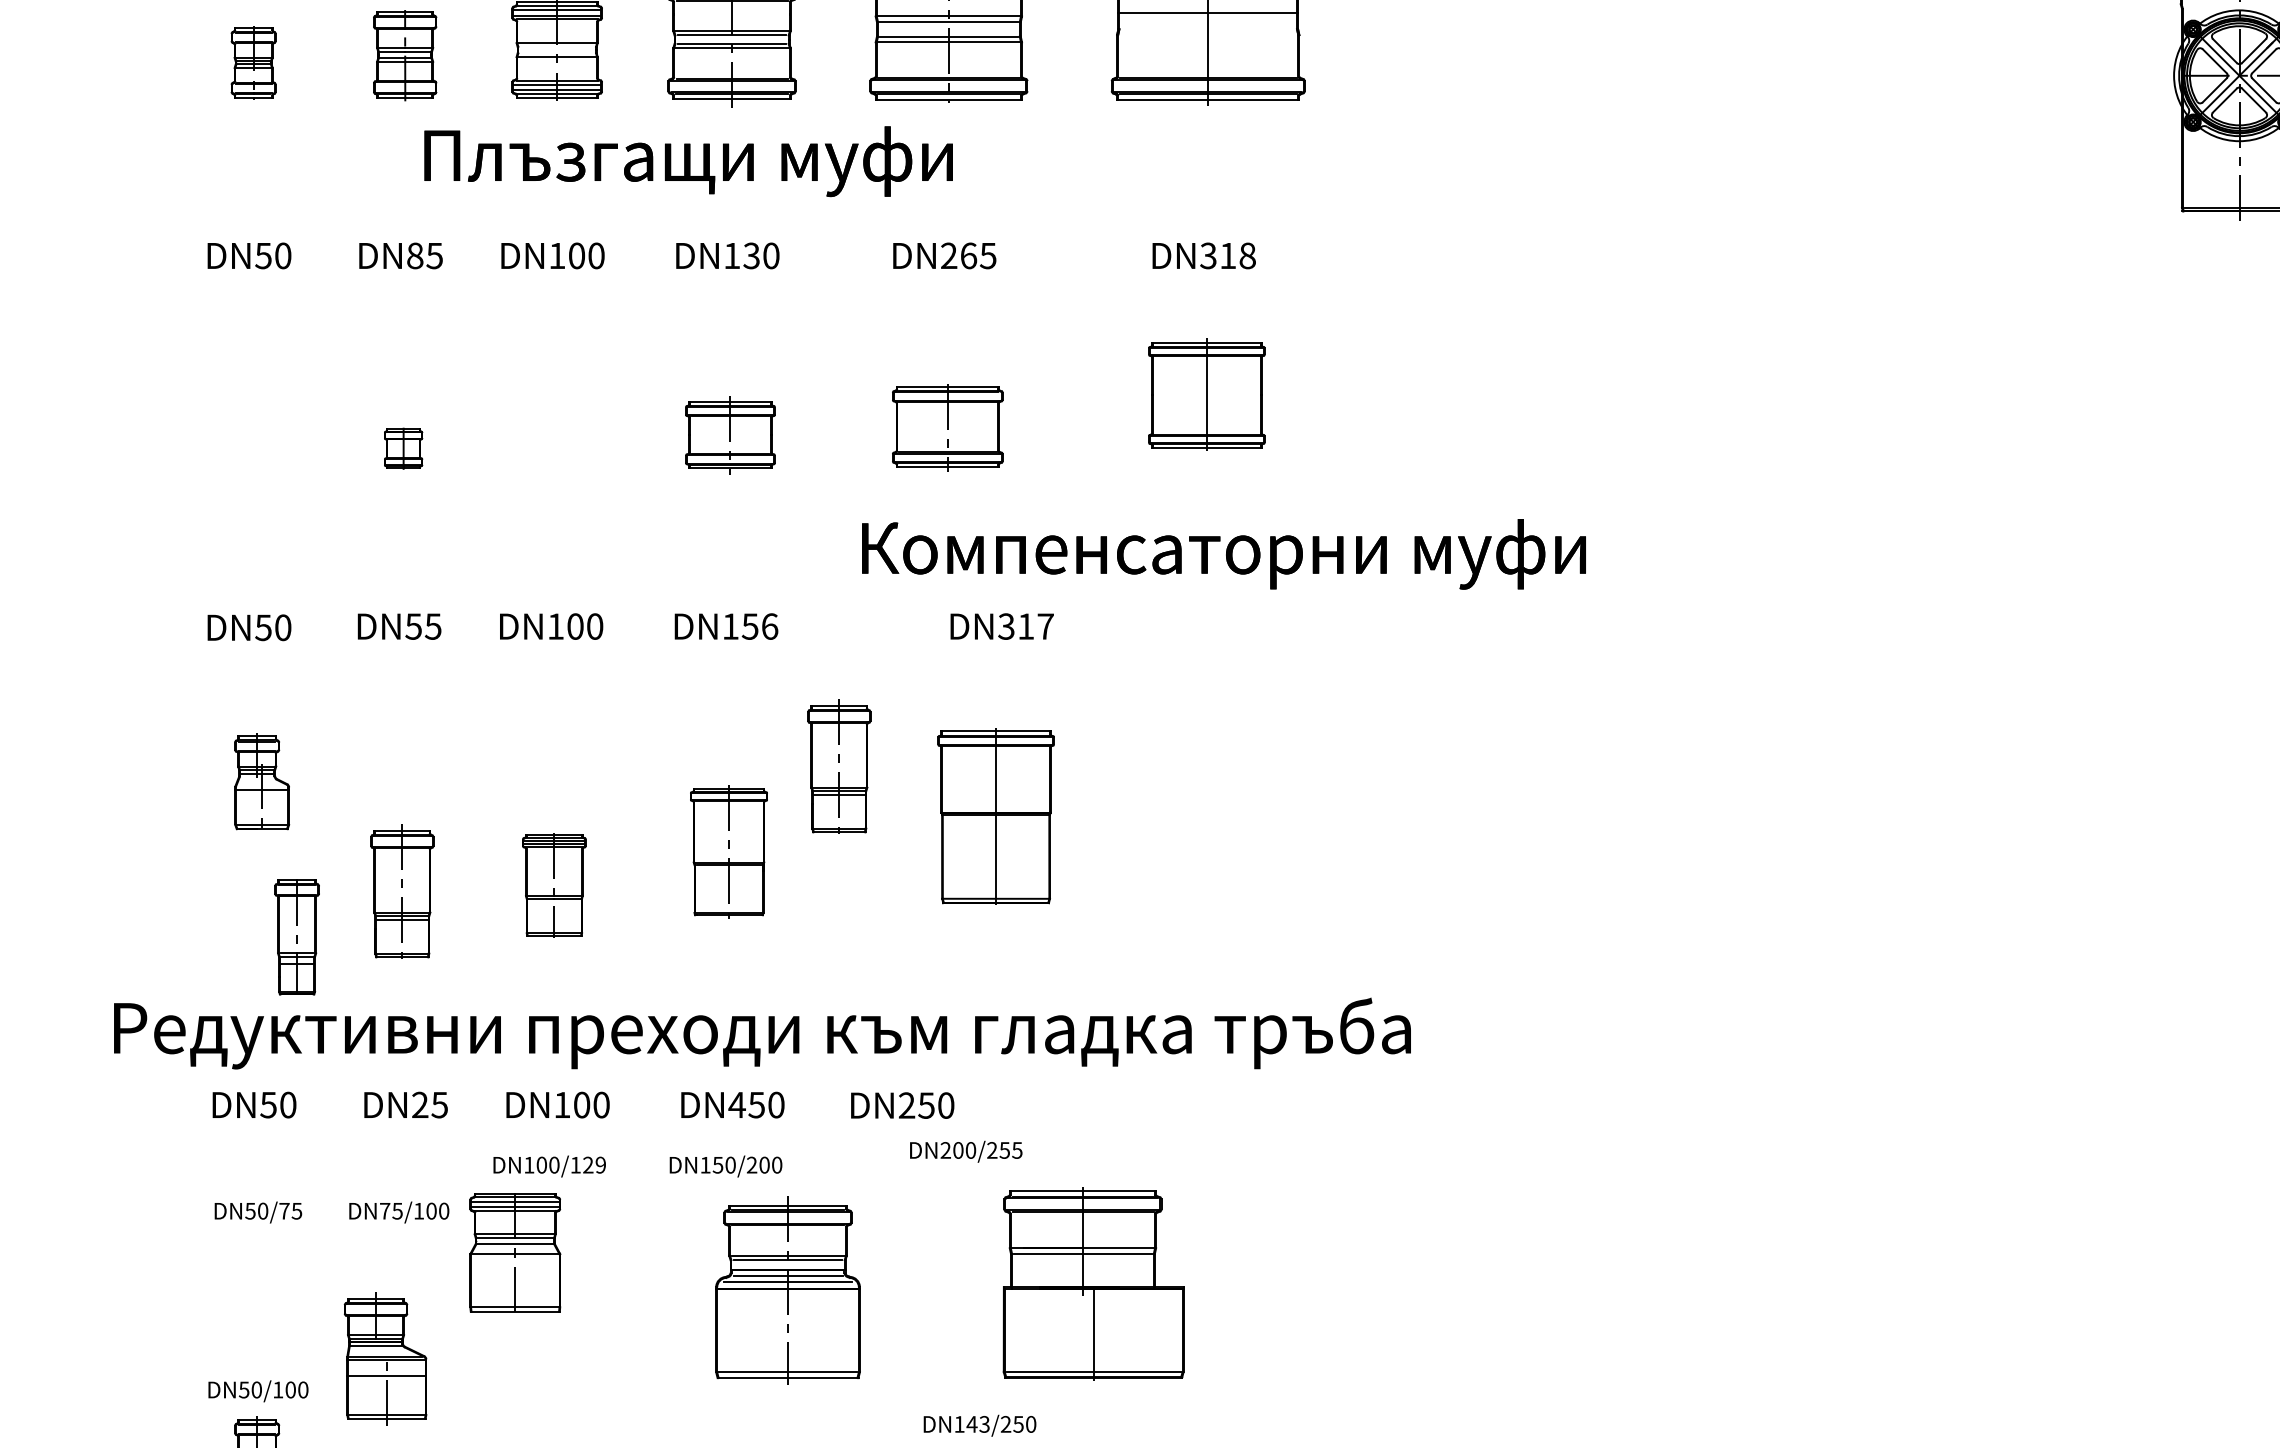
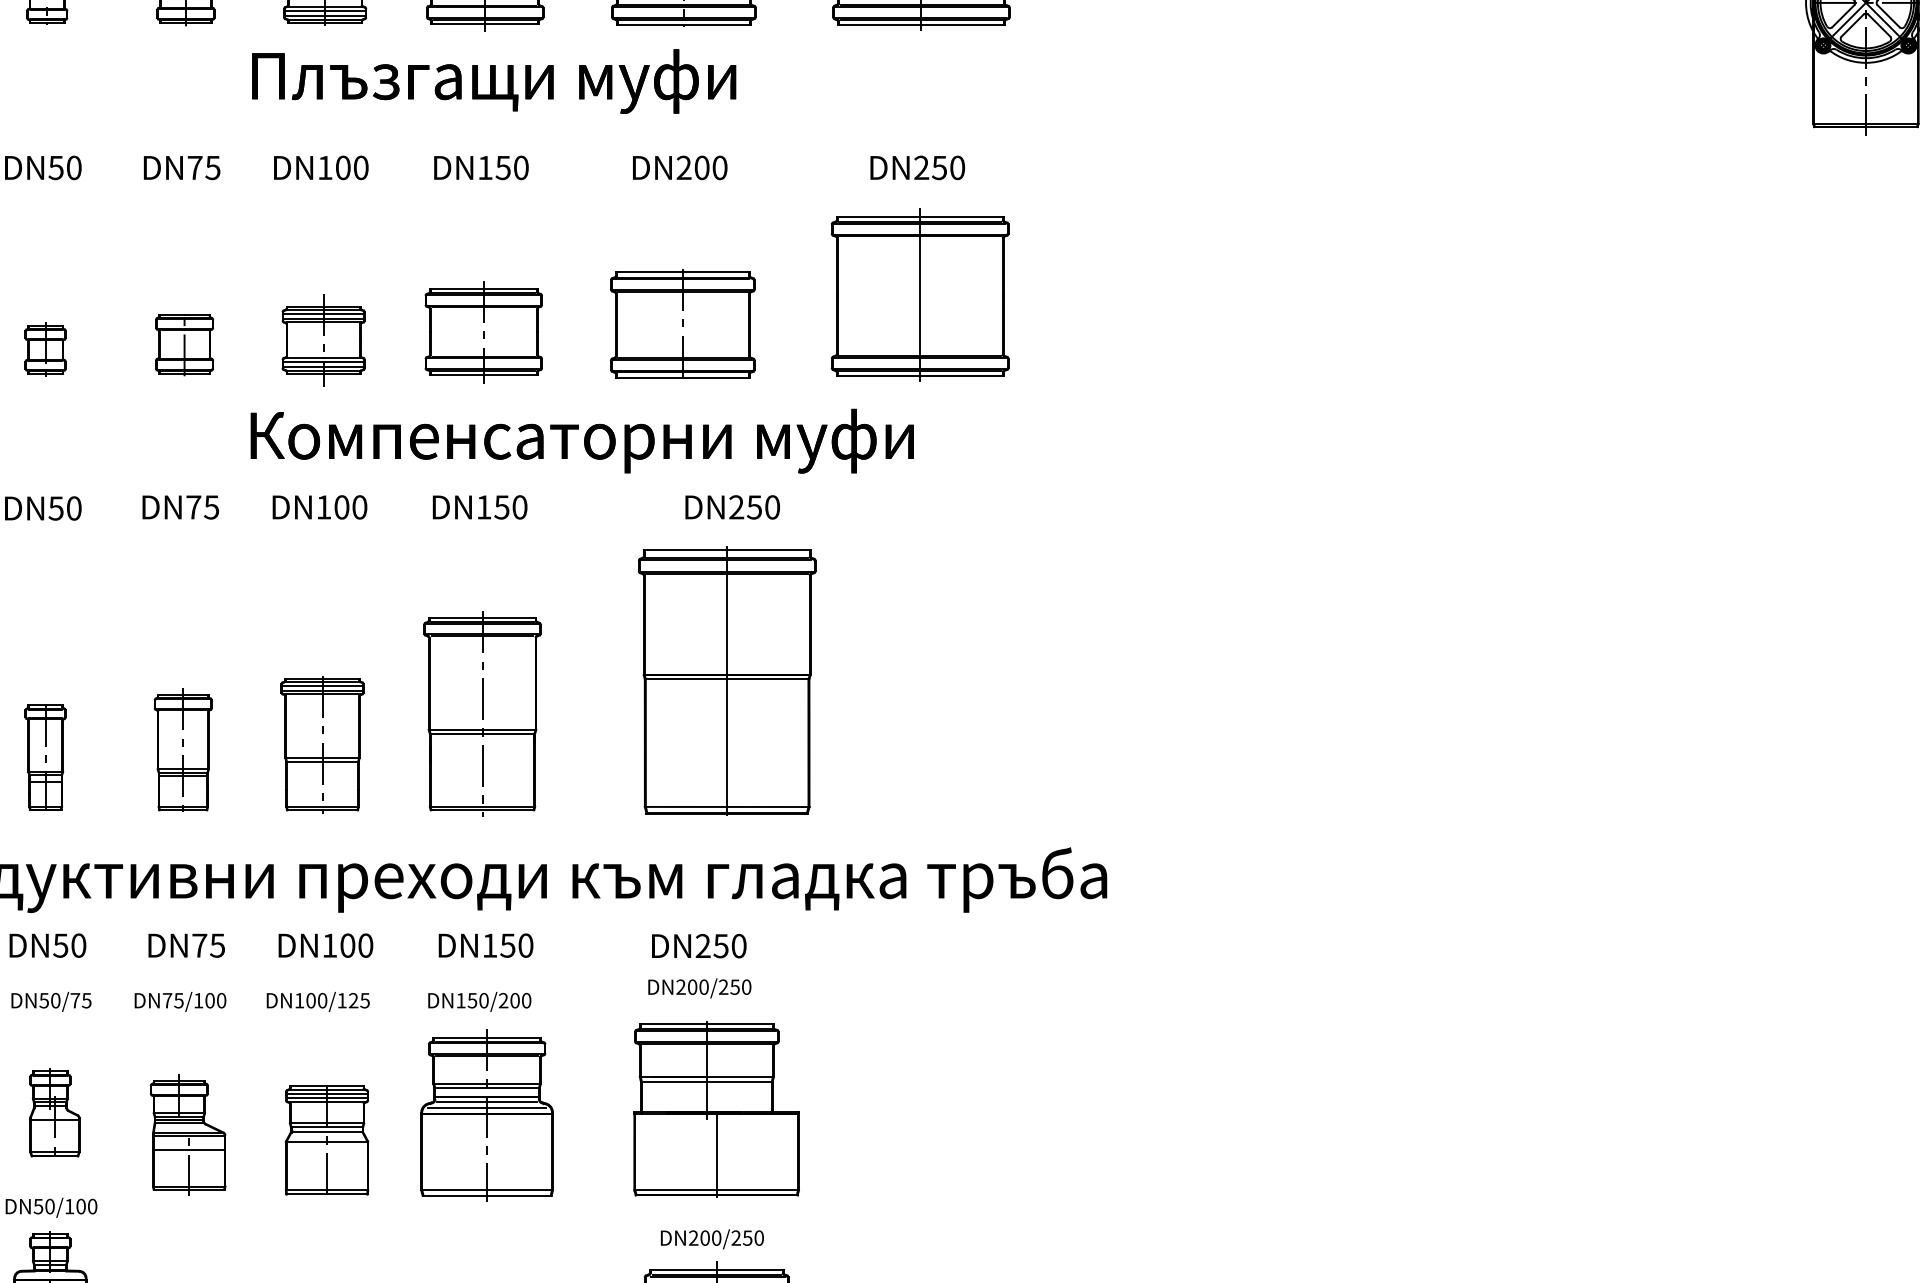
text: (688, 161) -> (493, 81), moved
text: (415, 255) -> (195, 167), DN85 -> DN75
text: (751, 255) -> (503, 167), DN130 -> DN150
text: (978, 255) -> (711, 167), DN265 -> DN200
text: (1227, 256) -> (939, 168), DN318 -> DN250
part: (1206, 394) -> (919, 294), size x1.67
part: (947, 425) -> (682, 323), size x1.43
part: (730, 435) -> (483, 332), size x1.43
part: (555, 443) -> (323, 339), added
part: (403, 449) -> (184, 345), size x1.67
part: (251, 453) -> (45, 348), added
text: (1223, 554) -> (581, 441), moved
text: (413, 626) -> (193, 507), DN55 -> DN75
text: (770, 626) -> (520, 507), DN156 -> DN150
text: (1025, 626) -> (754, 507), DN317 -> DN250
part: (839, 766) -> (583, 635), removed
part: (262, 781) -> (55, 1112), moved
part: (995, 816) -> (726, 681), size x1.67
part: (728, 851) -> (482, 713), size x1.67
part: (554, 885) -> (322, 744), size x1.43
part: (296, 937) -> (45, 757), moved
text: (420, 1104) -> (199, 945), DN25 -> DN75
text: (736, 1104) -> (489, 945), DN450 -> DN150
text: (902, 1105) -> (699, 946), moved
text: (1017, 1150) -> (746, 987), DN200/255 -> DN200/250
text: (600, 1164) -> (364, 1000), DN100/129 -> DN100/125
text: (258, 1212) -> (51, 1001), moved
text: (399, 1212) -> (180, 1001), moved
part: (515, 1252) -> (327, 1140), moved
part: (1093, 1283) -> (716, 1109), moved
part: (787, 1290) -> (486, 1115), moved
part: (385, 1358) -> (188, 1134), moved
text: (971, 1424) -> (704, 1238), DN143/250 -> DN200/250

